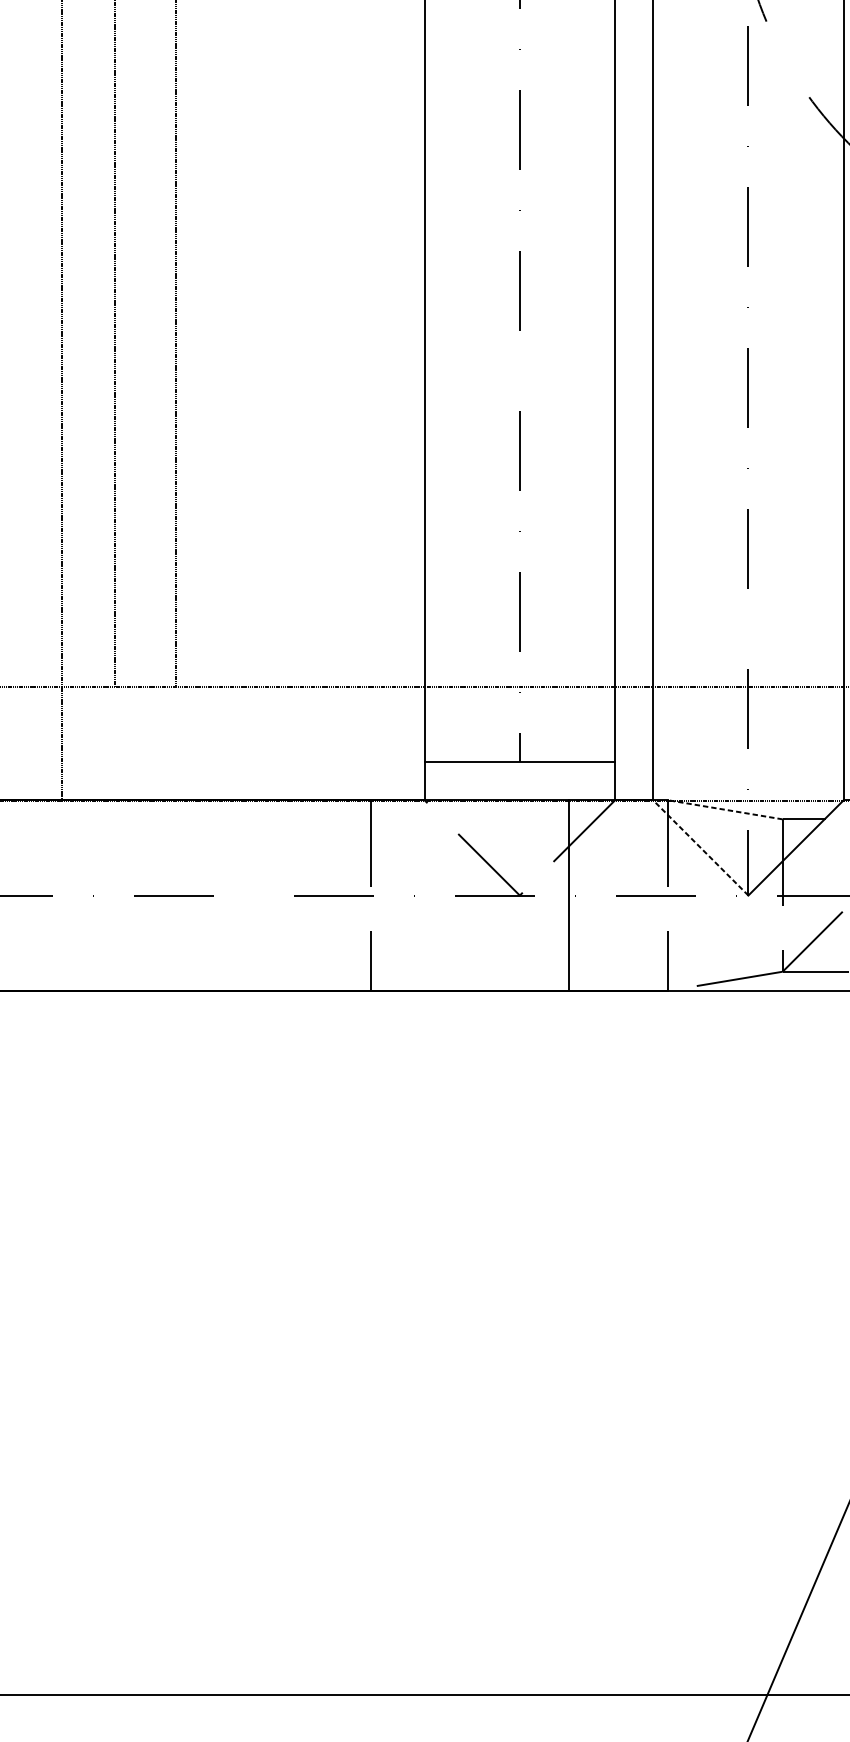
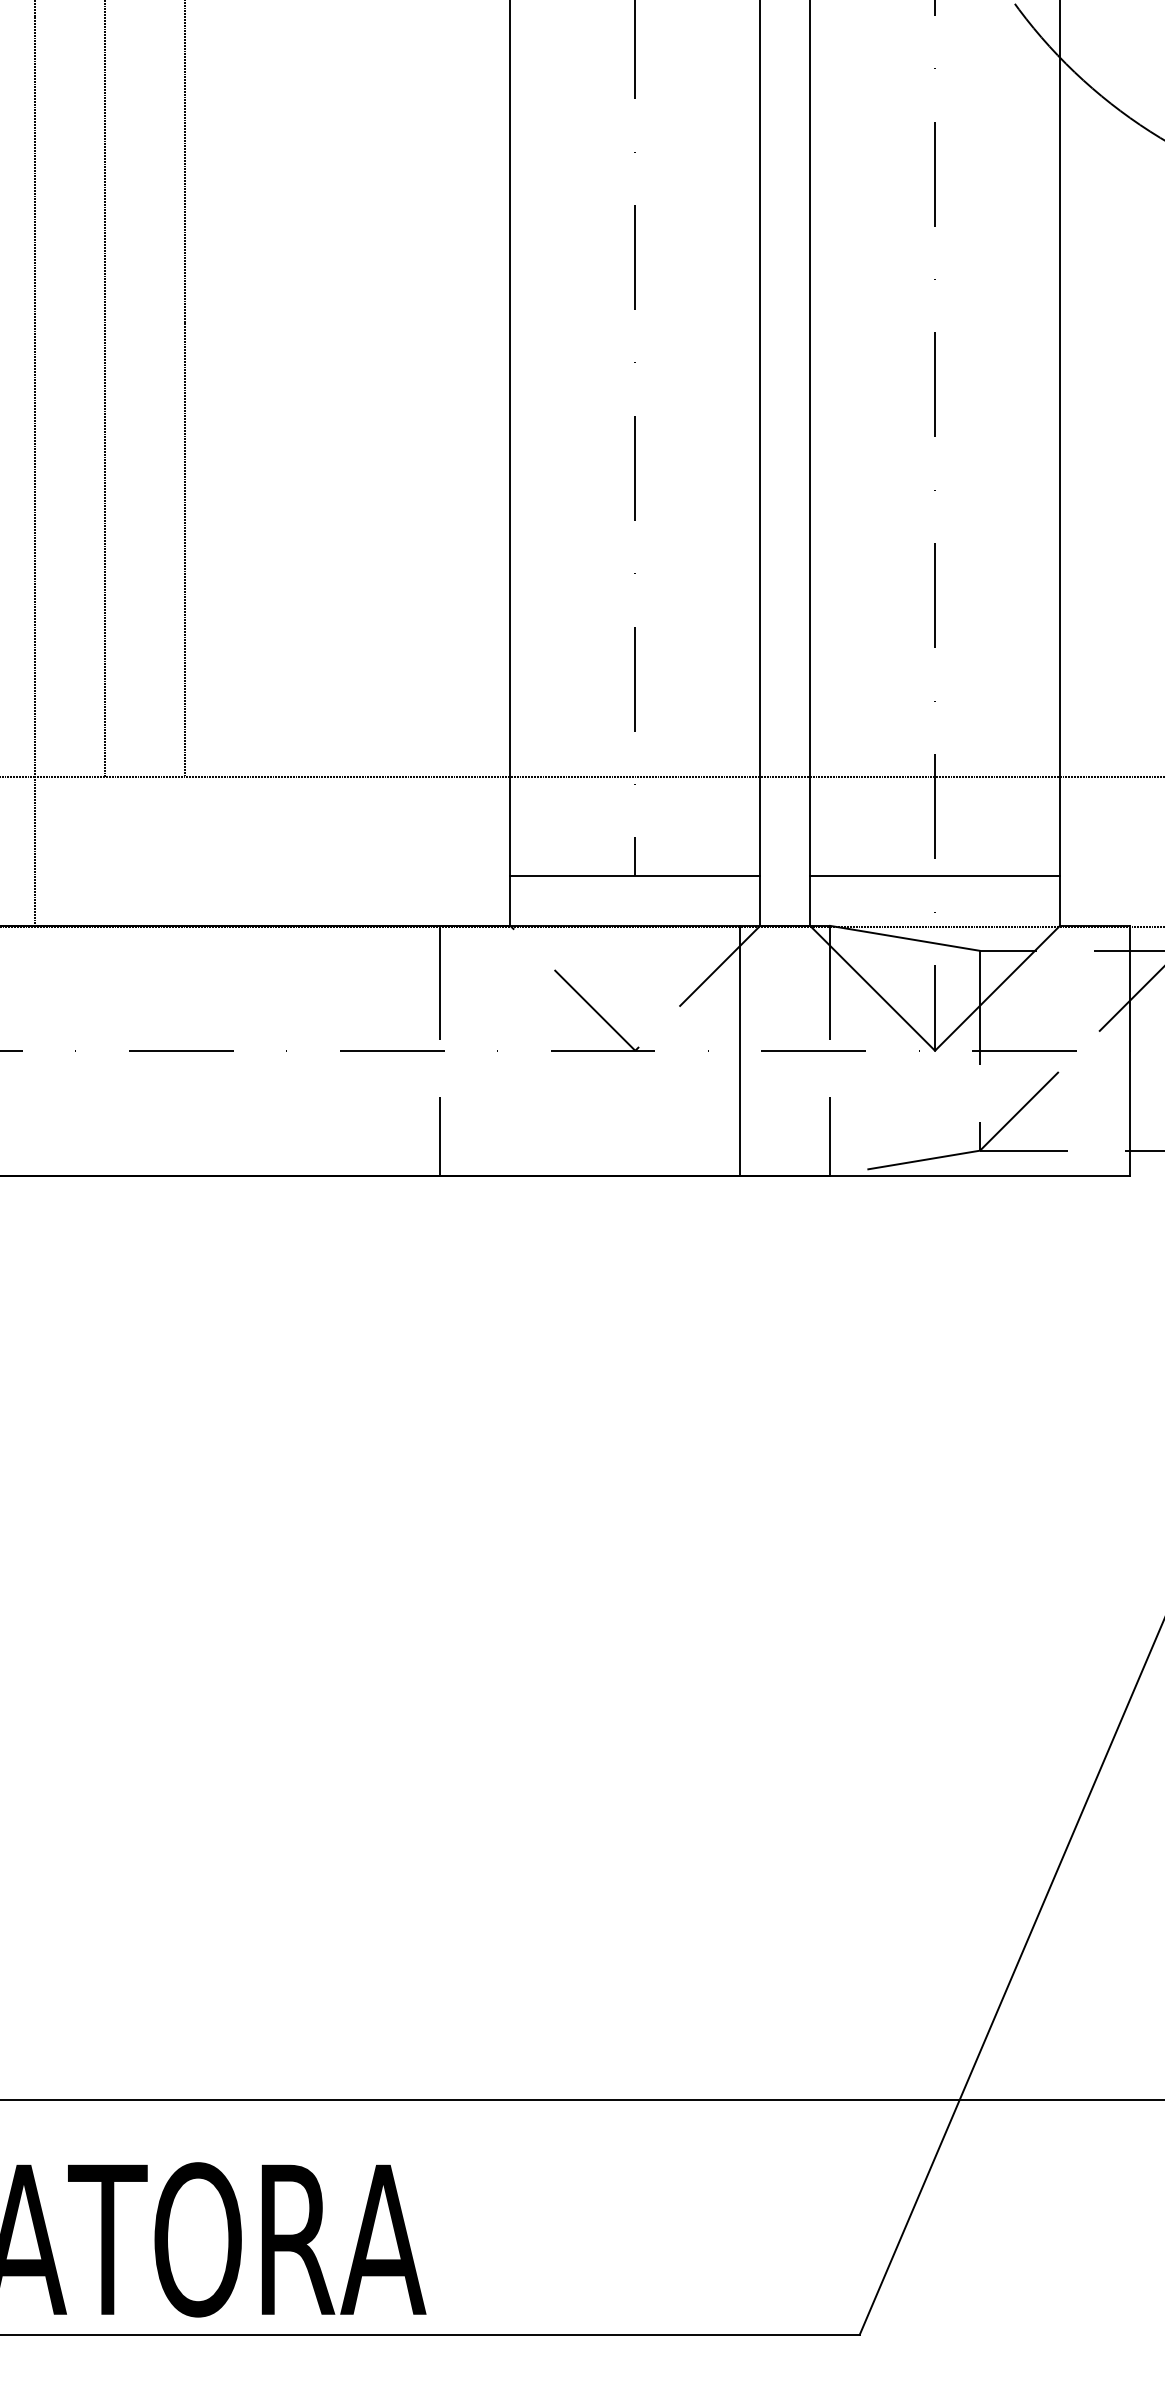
line: (747, 761) -> (934, 875), added
line: (725, 809) -> (905, 938), dashed -> solid
line: (700, 847) -> (872, 987), dashed -> solid
line: (569, 895) -> (740, 1050), moved

